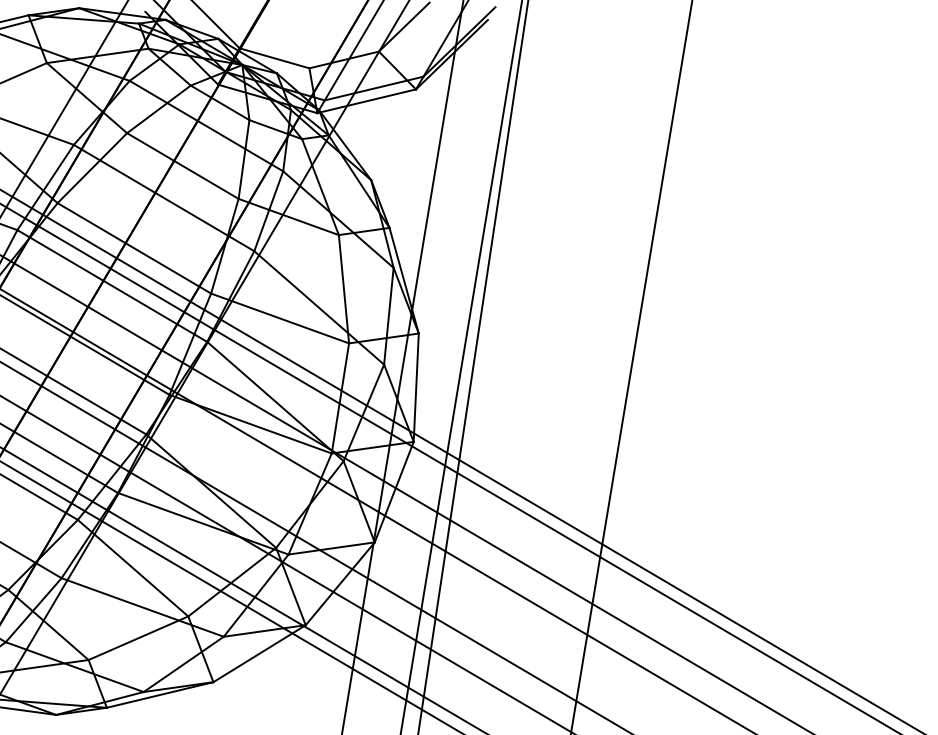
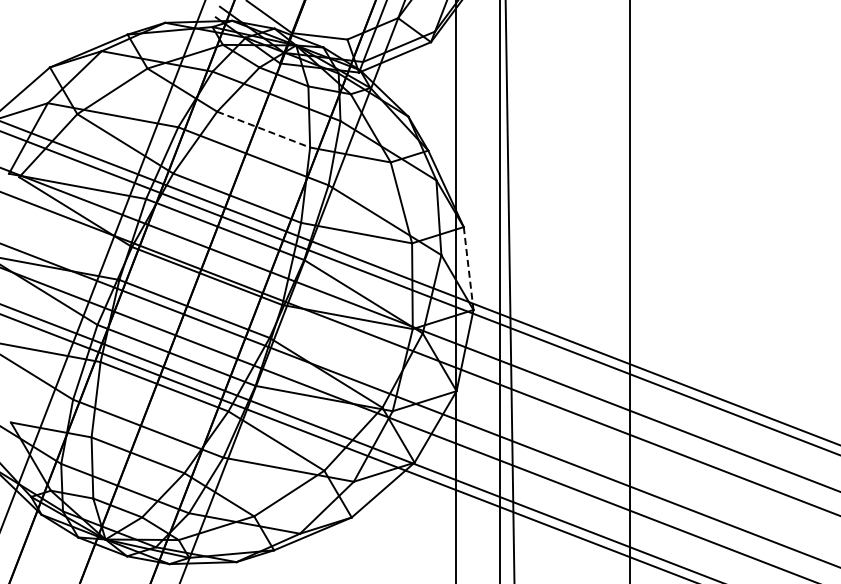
line: (182, 165) -> (263, 129), solid -> dashed
line: (416, 387) -> (468, 268), solid -> dashed

